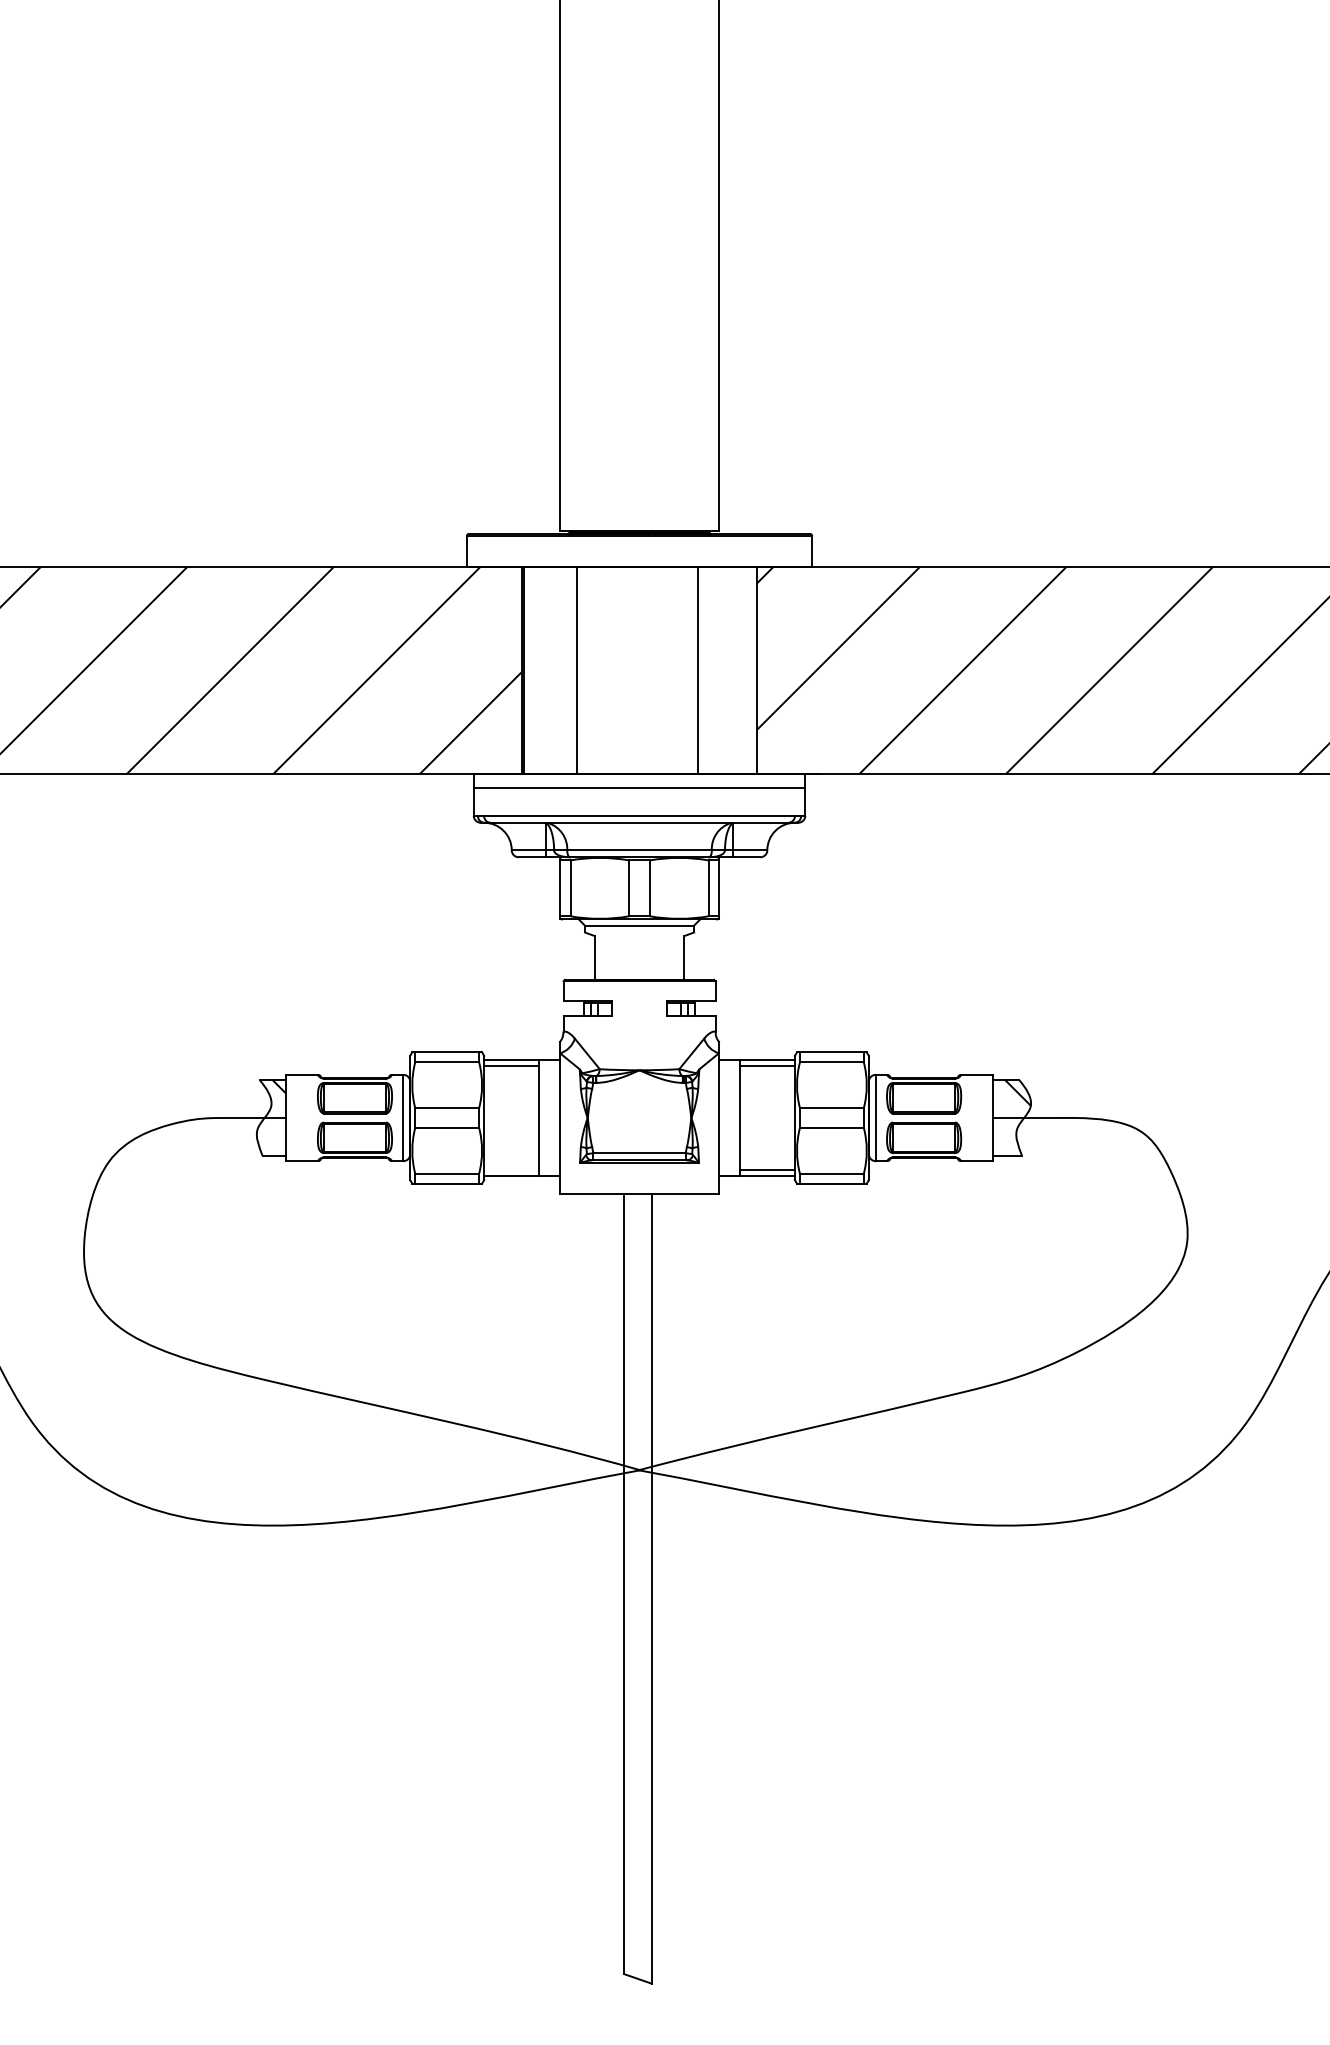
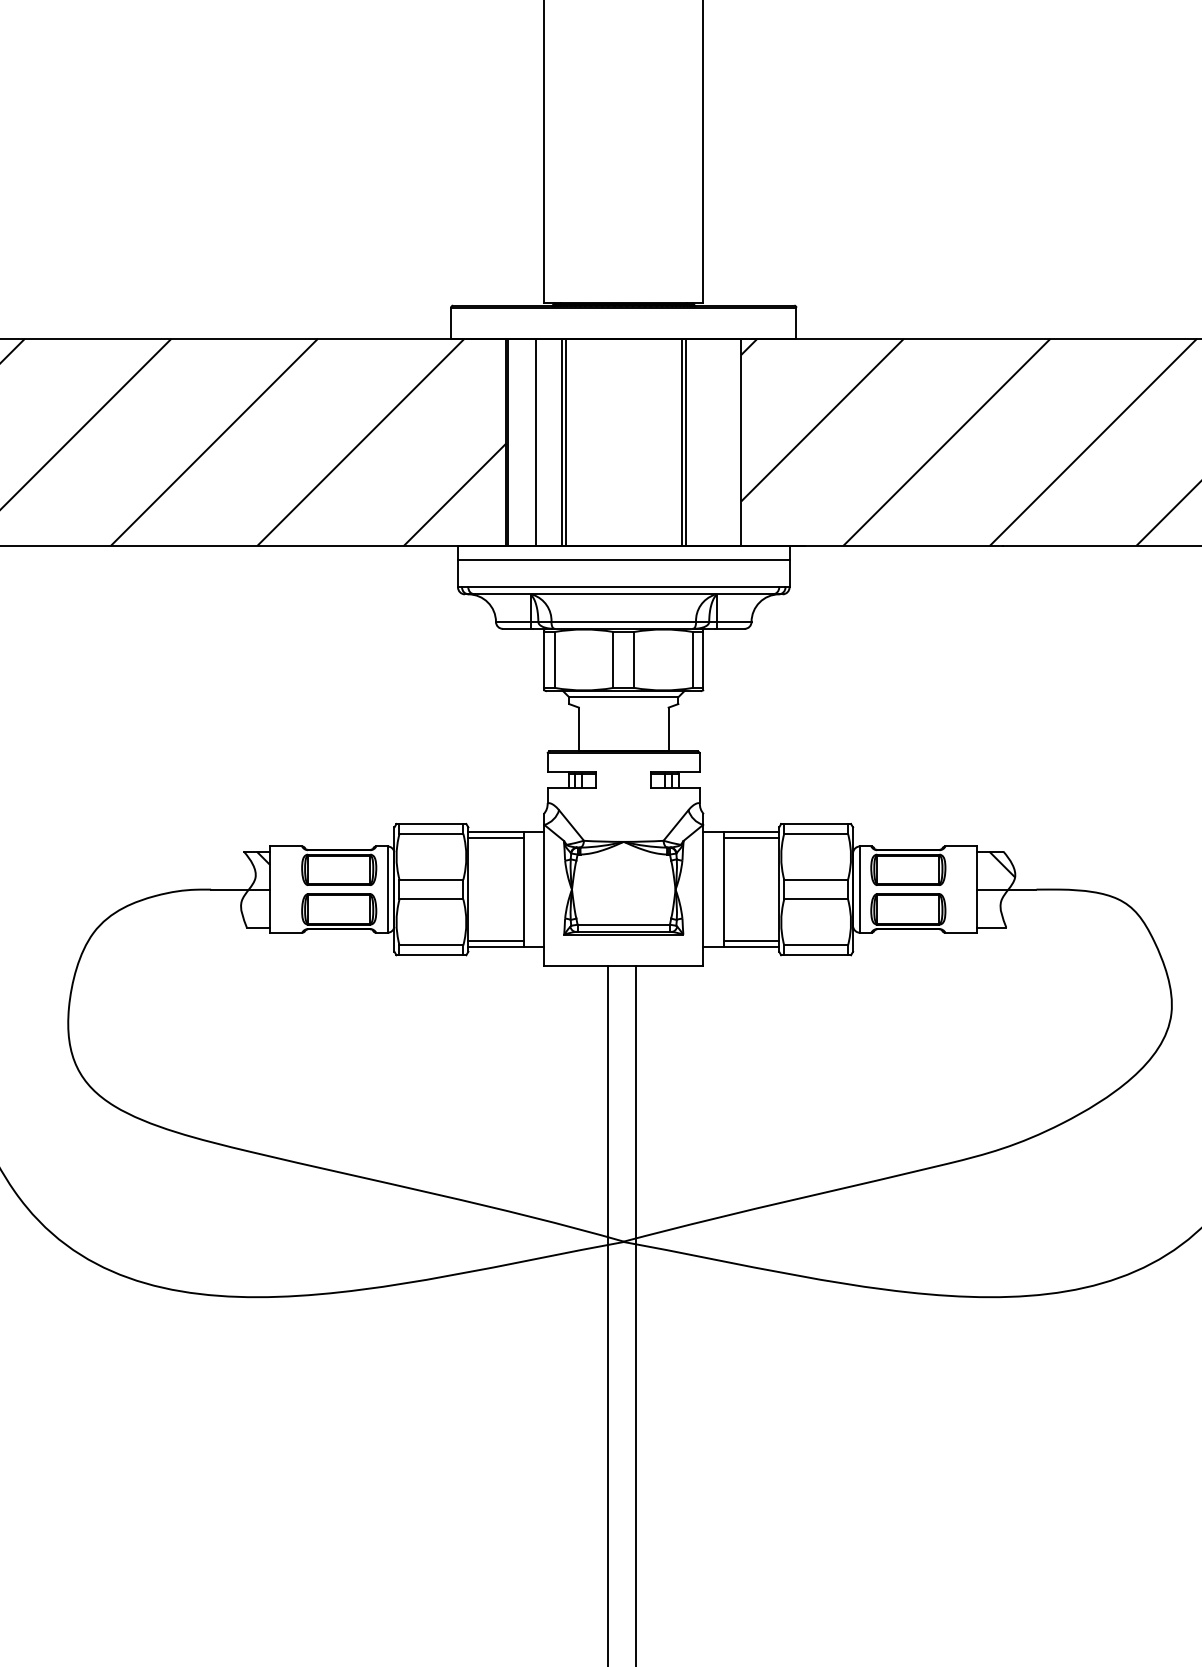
line: (551, 670) -> (535, 442), added
line: (581, 670) -> (565, 442), added
line: (701, 670) -> (685, 442), added
line: (511, 1169) -> (495, 941), added

